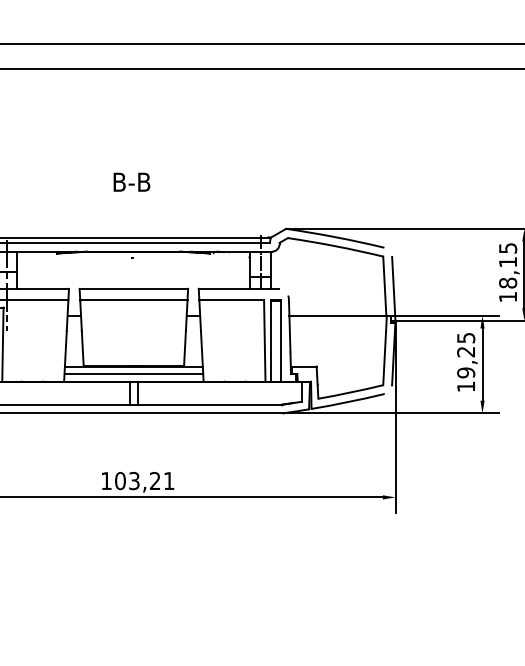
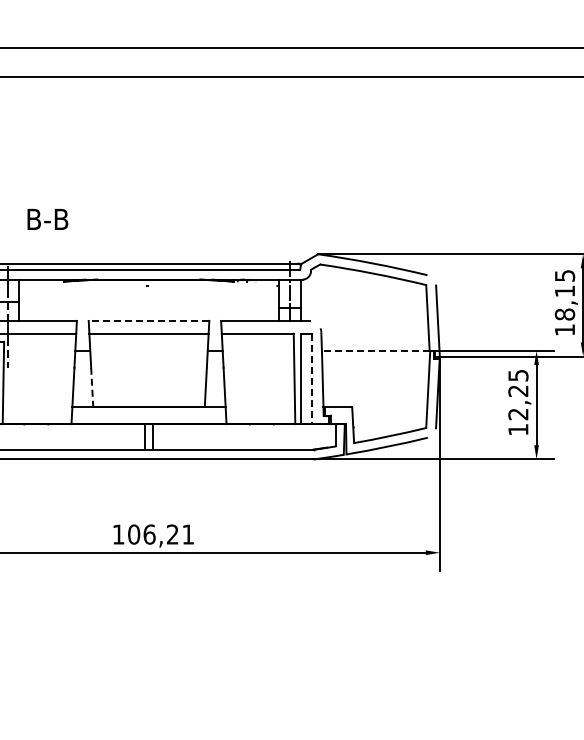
text: (131, 182) -> (47, 219), moved
line: (133, 288) -> (148, 320), solid -> dashed
line: (337, 315) -> (375, 350), solid -> dashed
line: (280, 341) -> (312, 379), solid -> dashed
line: (83, 348) -> (92, 387), solid -> dashed
line: (133, 373) -> (148, 415), removed
text: (466, 373) -> (518, 414), 19,25 -> 12,25
text: (134, 480) -> (149, 534), 103,21 -> 106,21

